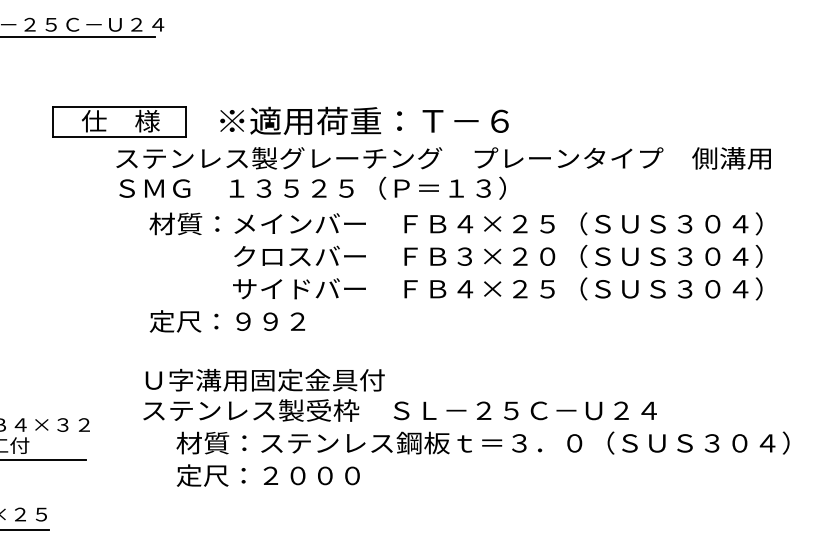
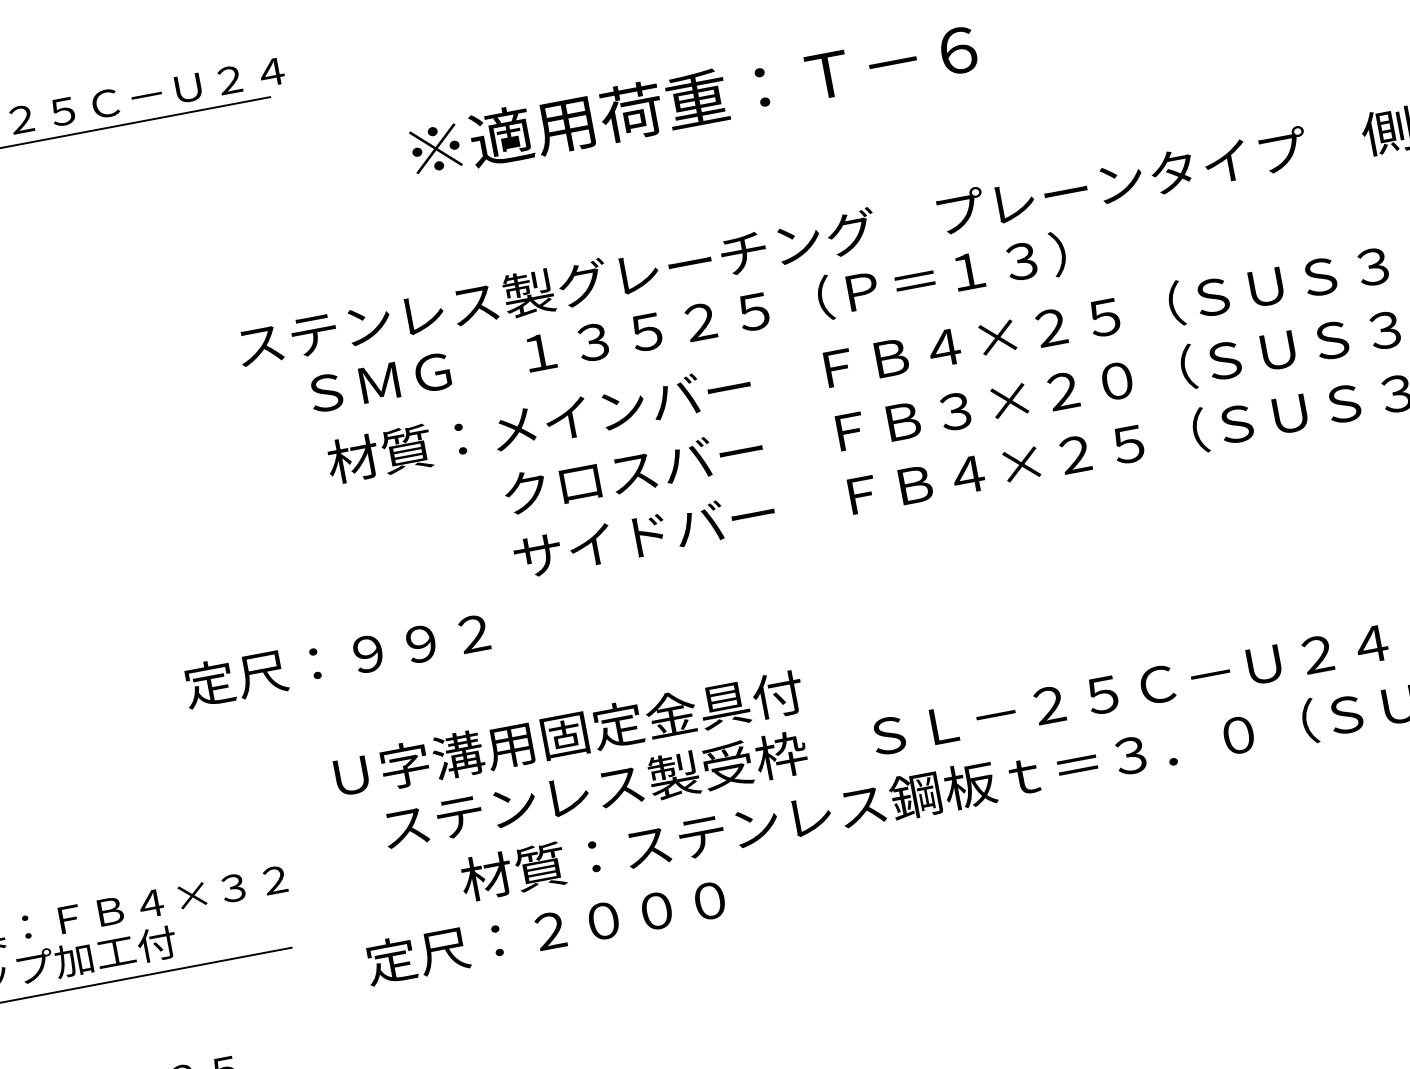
text: (364, 120) -> (693, 99), moved
part: (119, 121) -> (232, 275), removed
text: (312, 187) -> (687, 322), moved
text: (226, 321) -> (335, 659), moved
text: (264, 379) -> (567, 733), moved
text: (267, 475) -> (543, 931), moved

